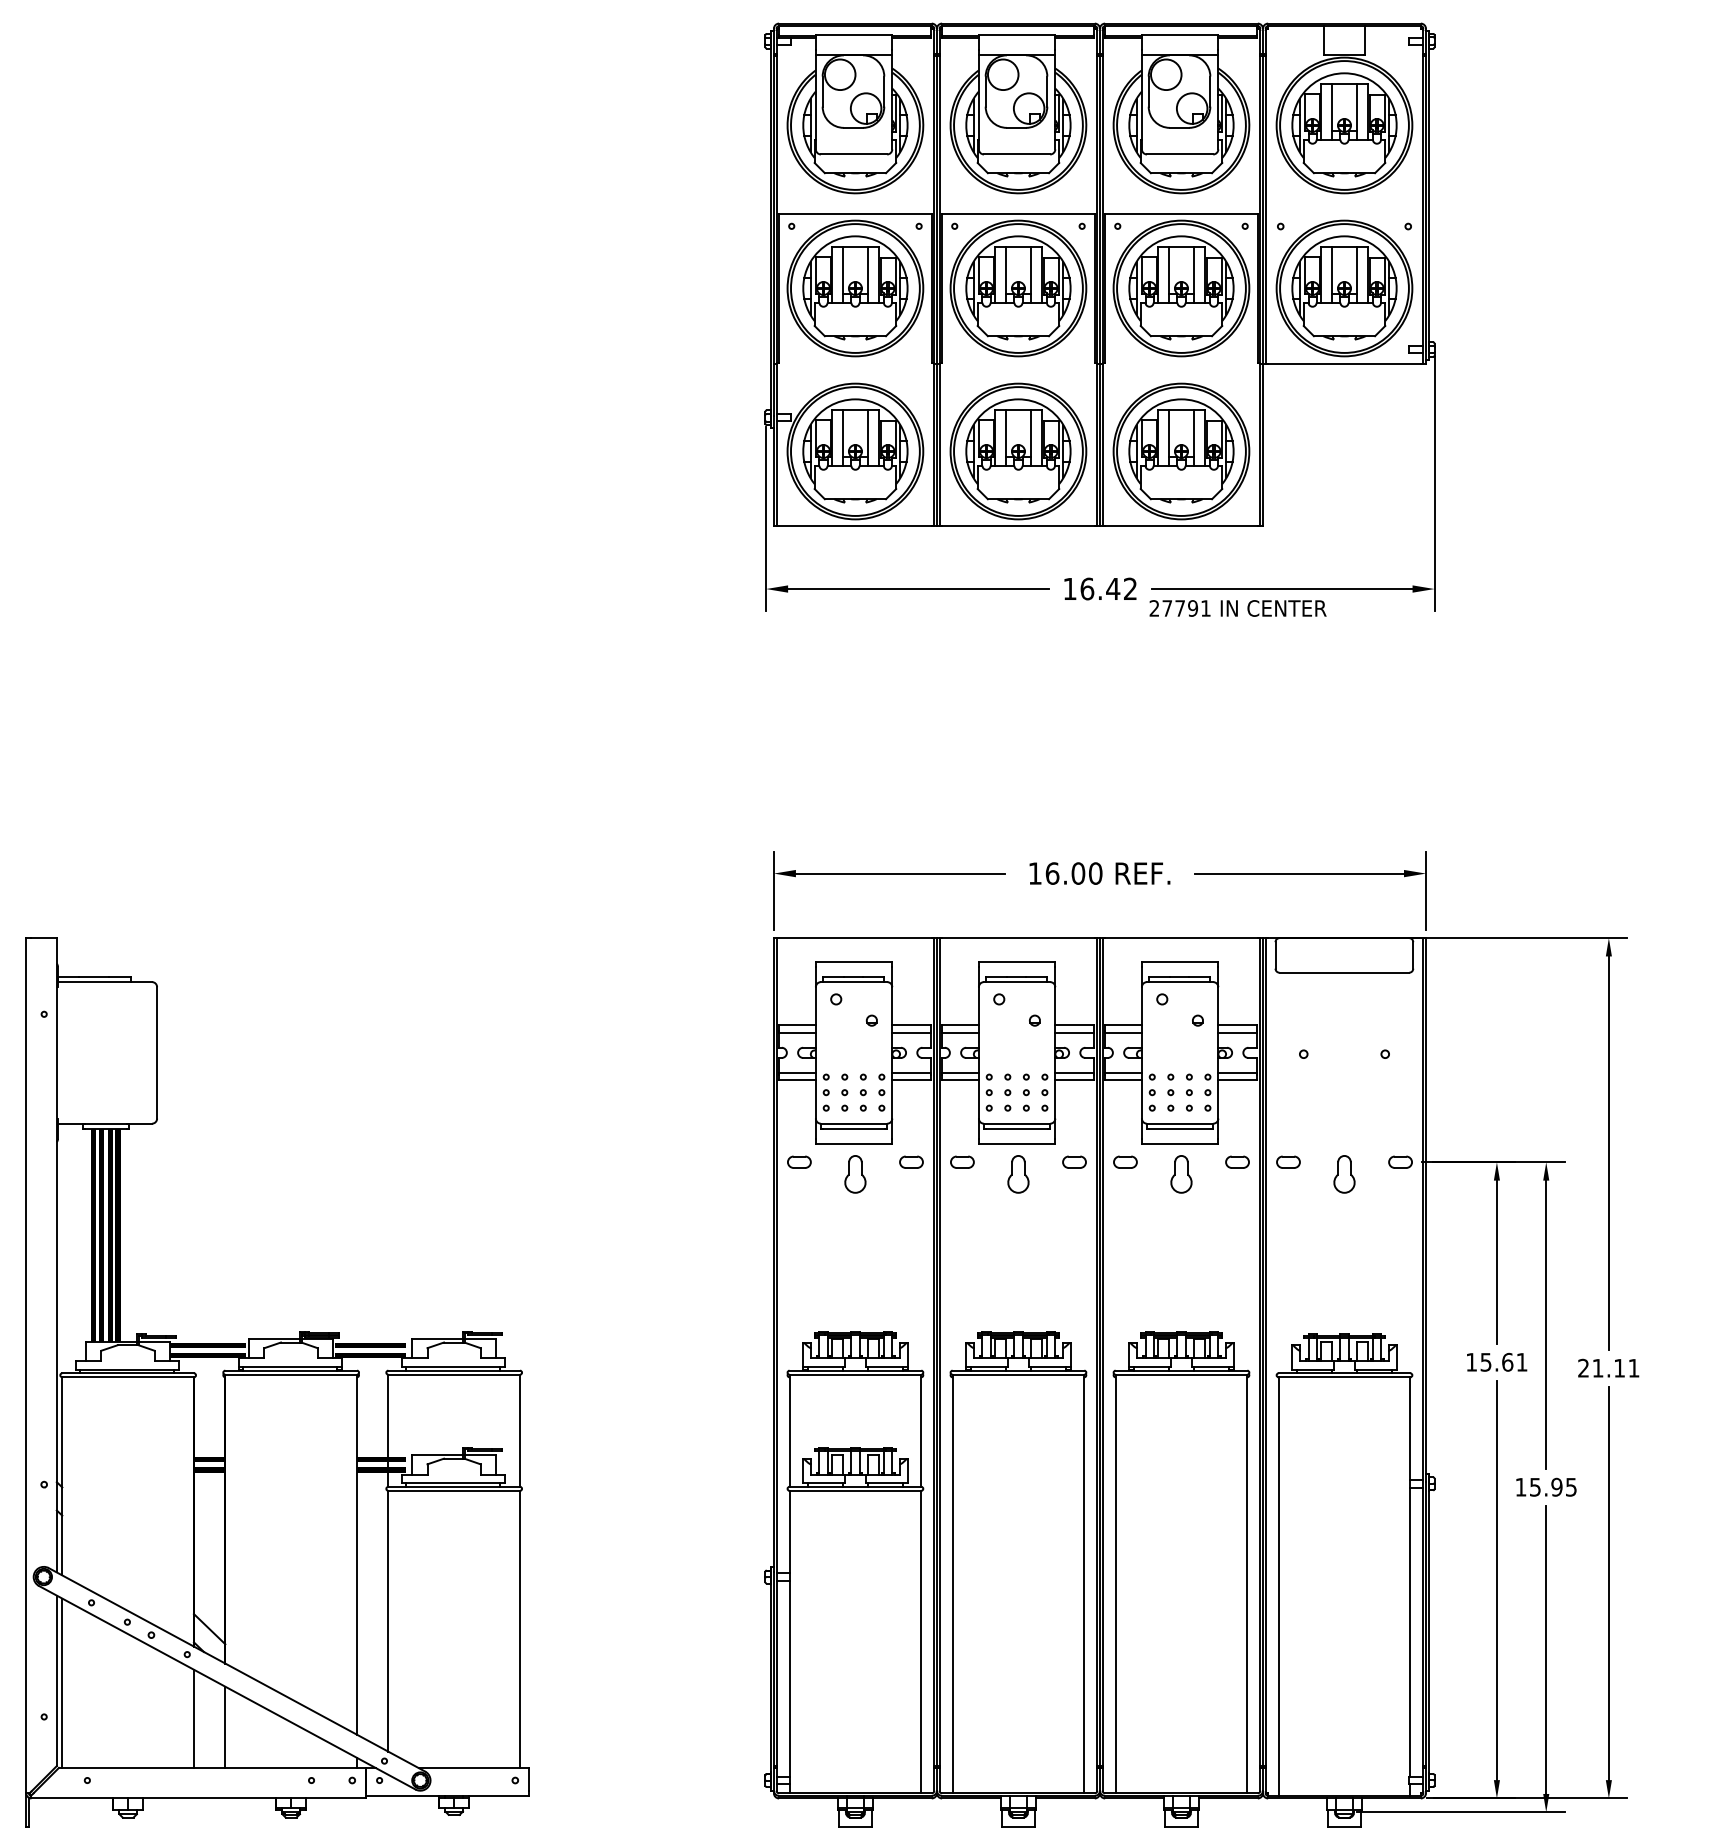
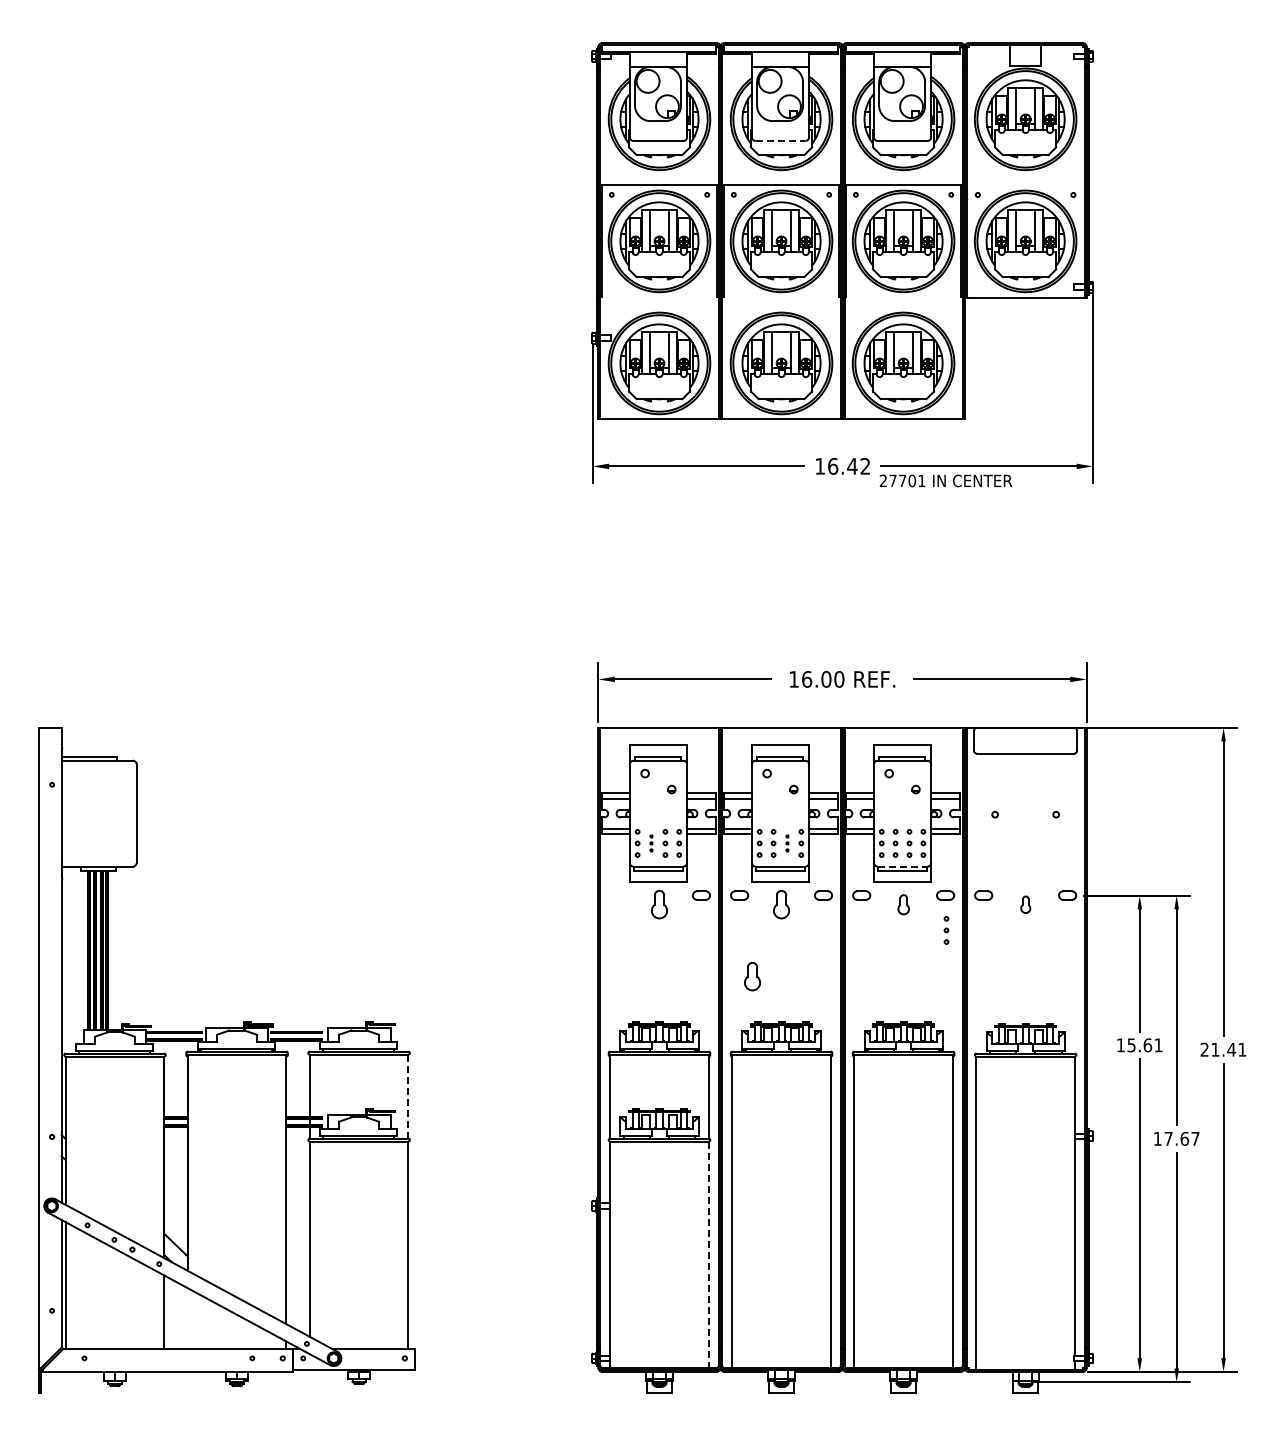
line: (1017, 155) -> (780, 141), solid -> dashed
text: (1192, 609) -> (911, 481), 27791 -> 27701
part: (844, 1092) -> (651, 843), size x0.6
part: (1026, 1092) -> (787, 843), size x0.6
line: (1180, 1123) -> (902, 866), solid -> dashed
part: (799, 1162) -> (617, 895), removed
part: (1181, 1174) -> (903, 904), size x0.7
part: (1344, 1174) -> (1025, 904), size x0.6
part: (1238, 1208) -> (946, 930), added
part: (979, 1270) -> (752, 976), added
text: (1619, 1367) -> (1231, 1049), 21.11 -> 21.41
line: (520, 1430) -> (408, 1096), solid -> dashed
text: (1552, 1486) -> (1181, 1138), 15.95 -> 17.67
line: (920, 1643) -> (708, 1255), solid -> dashed
line: (224, 1727) -> (187, 1318), removed

